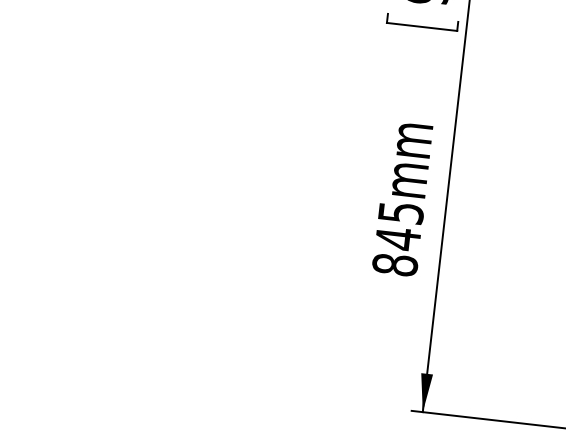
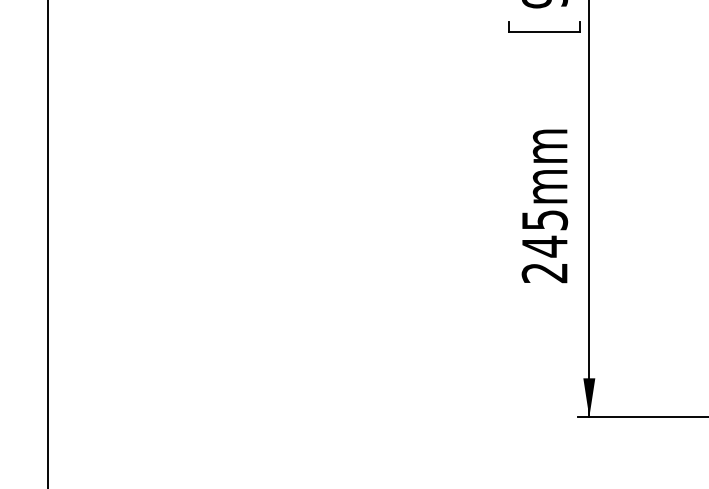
text: (394, 264) -> (544, 272), 845mm -> 245mm

